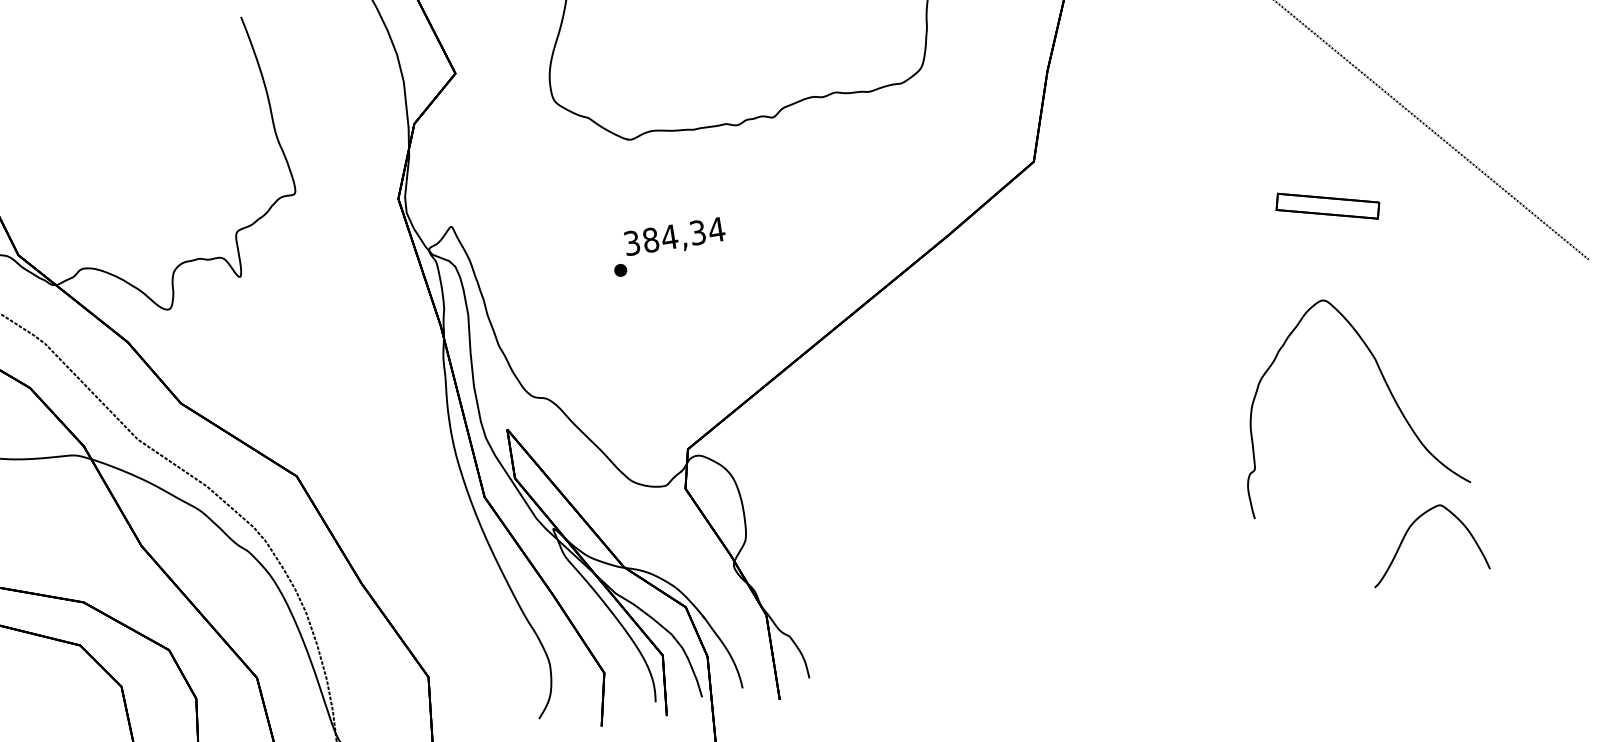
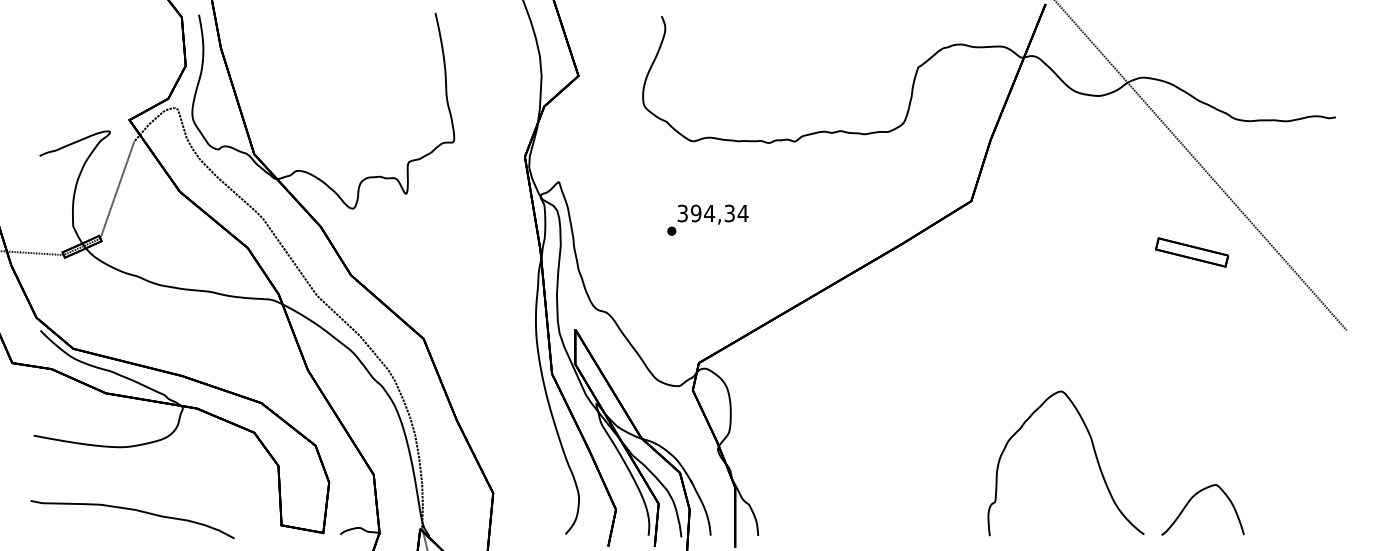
part: (1328, 206) -> (1192, 252), moved
text: (649, 240) -> (695, 213), 384,34 -> 394,34
curve: (1383, 381) -> (1094, 454), moved

